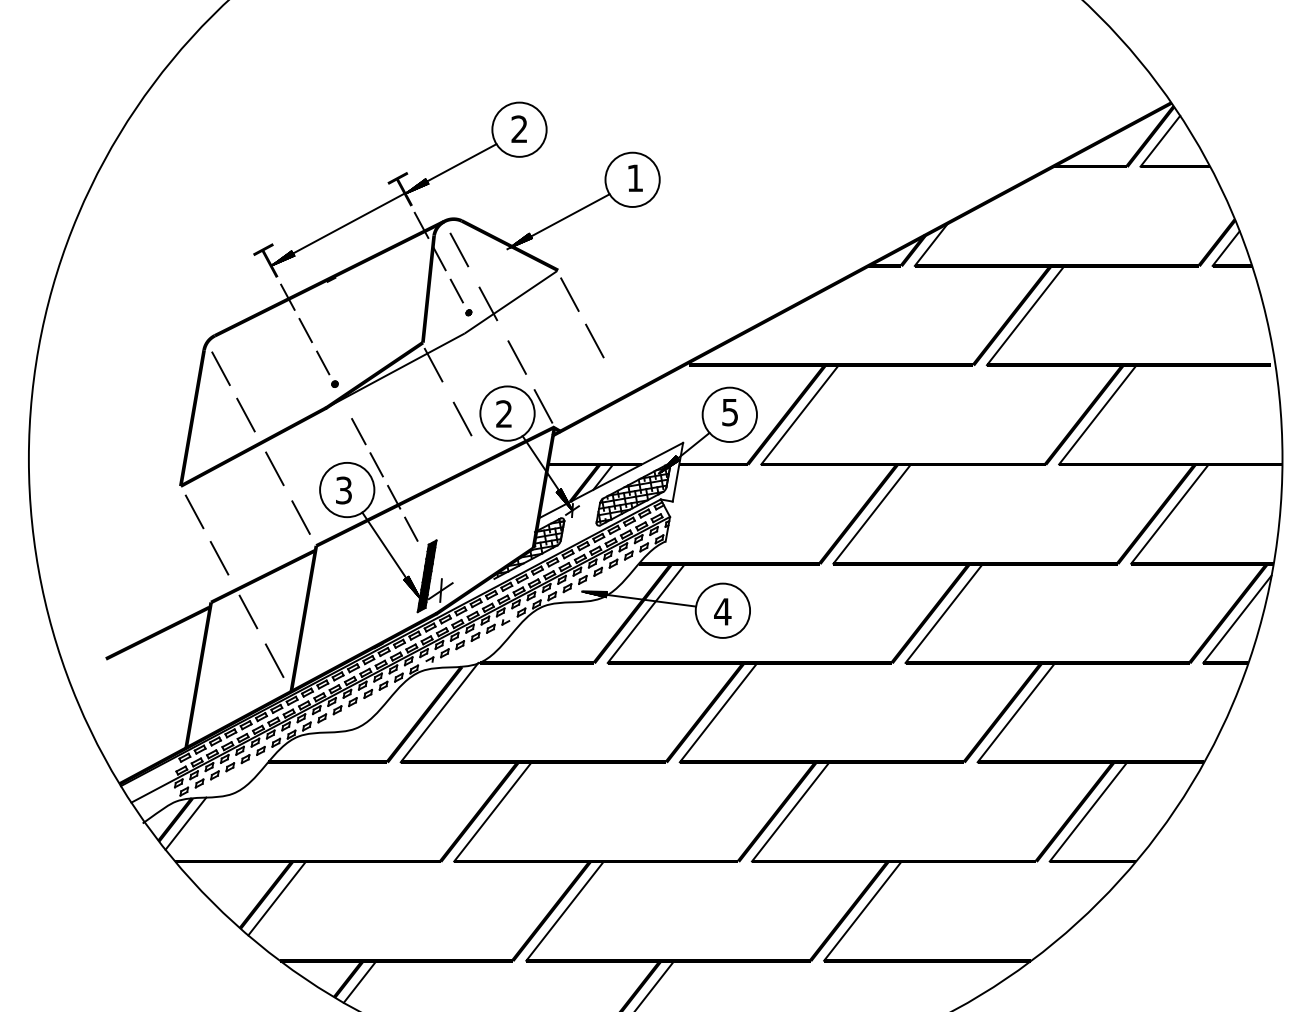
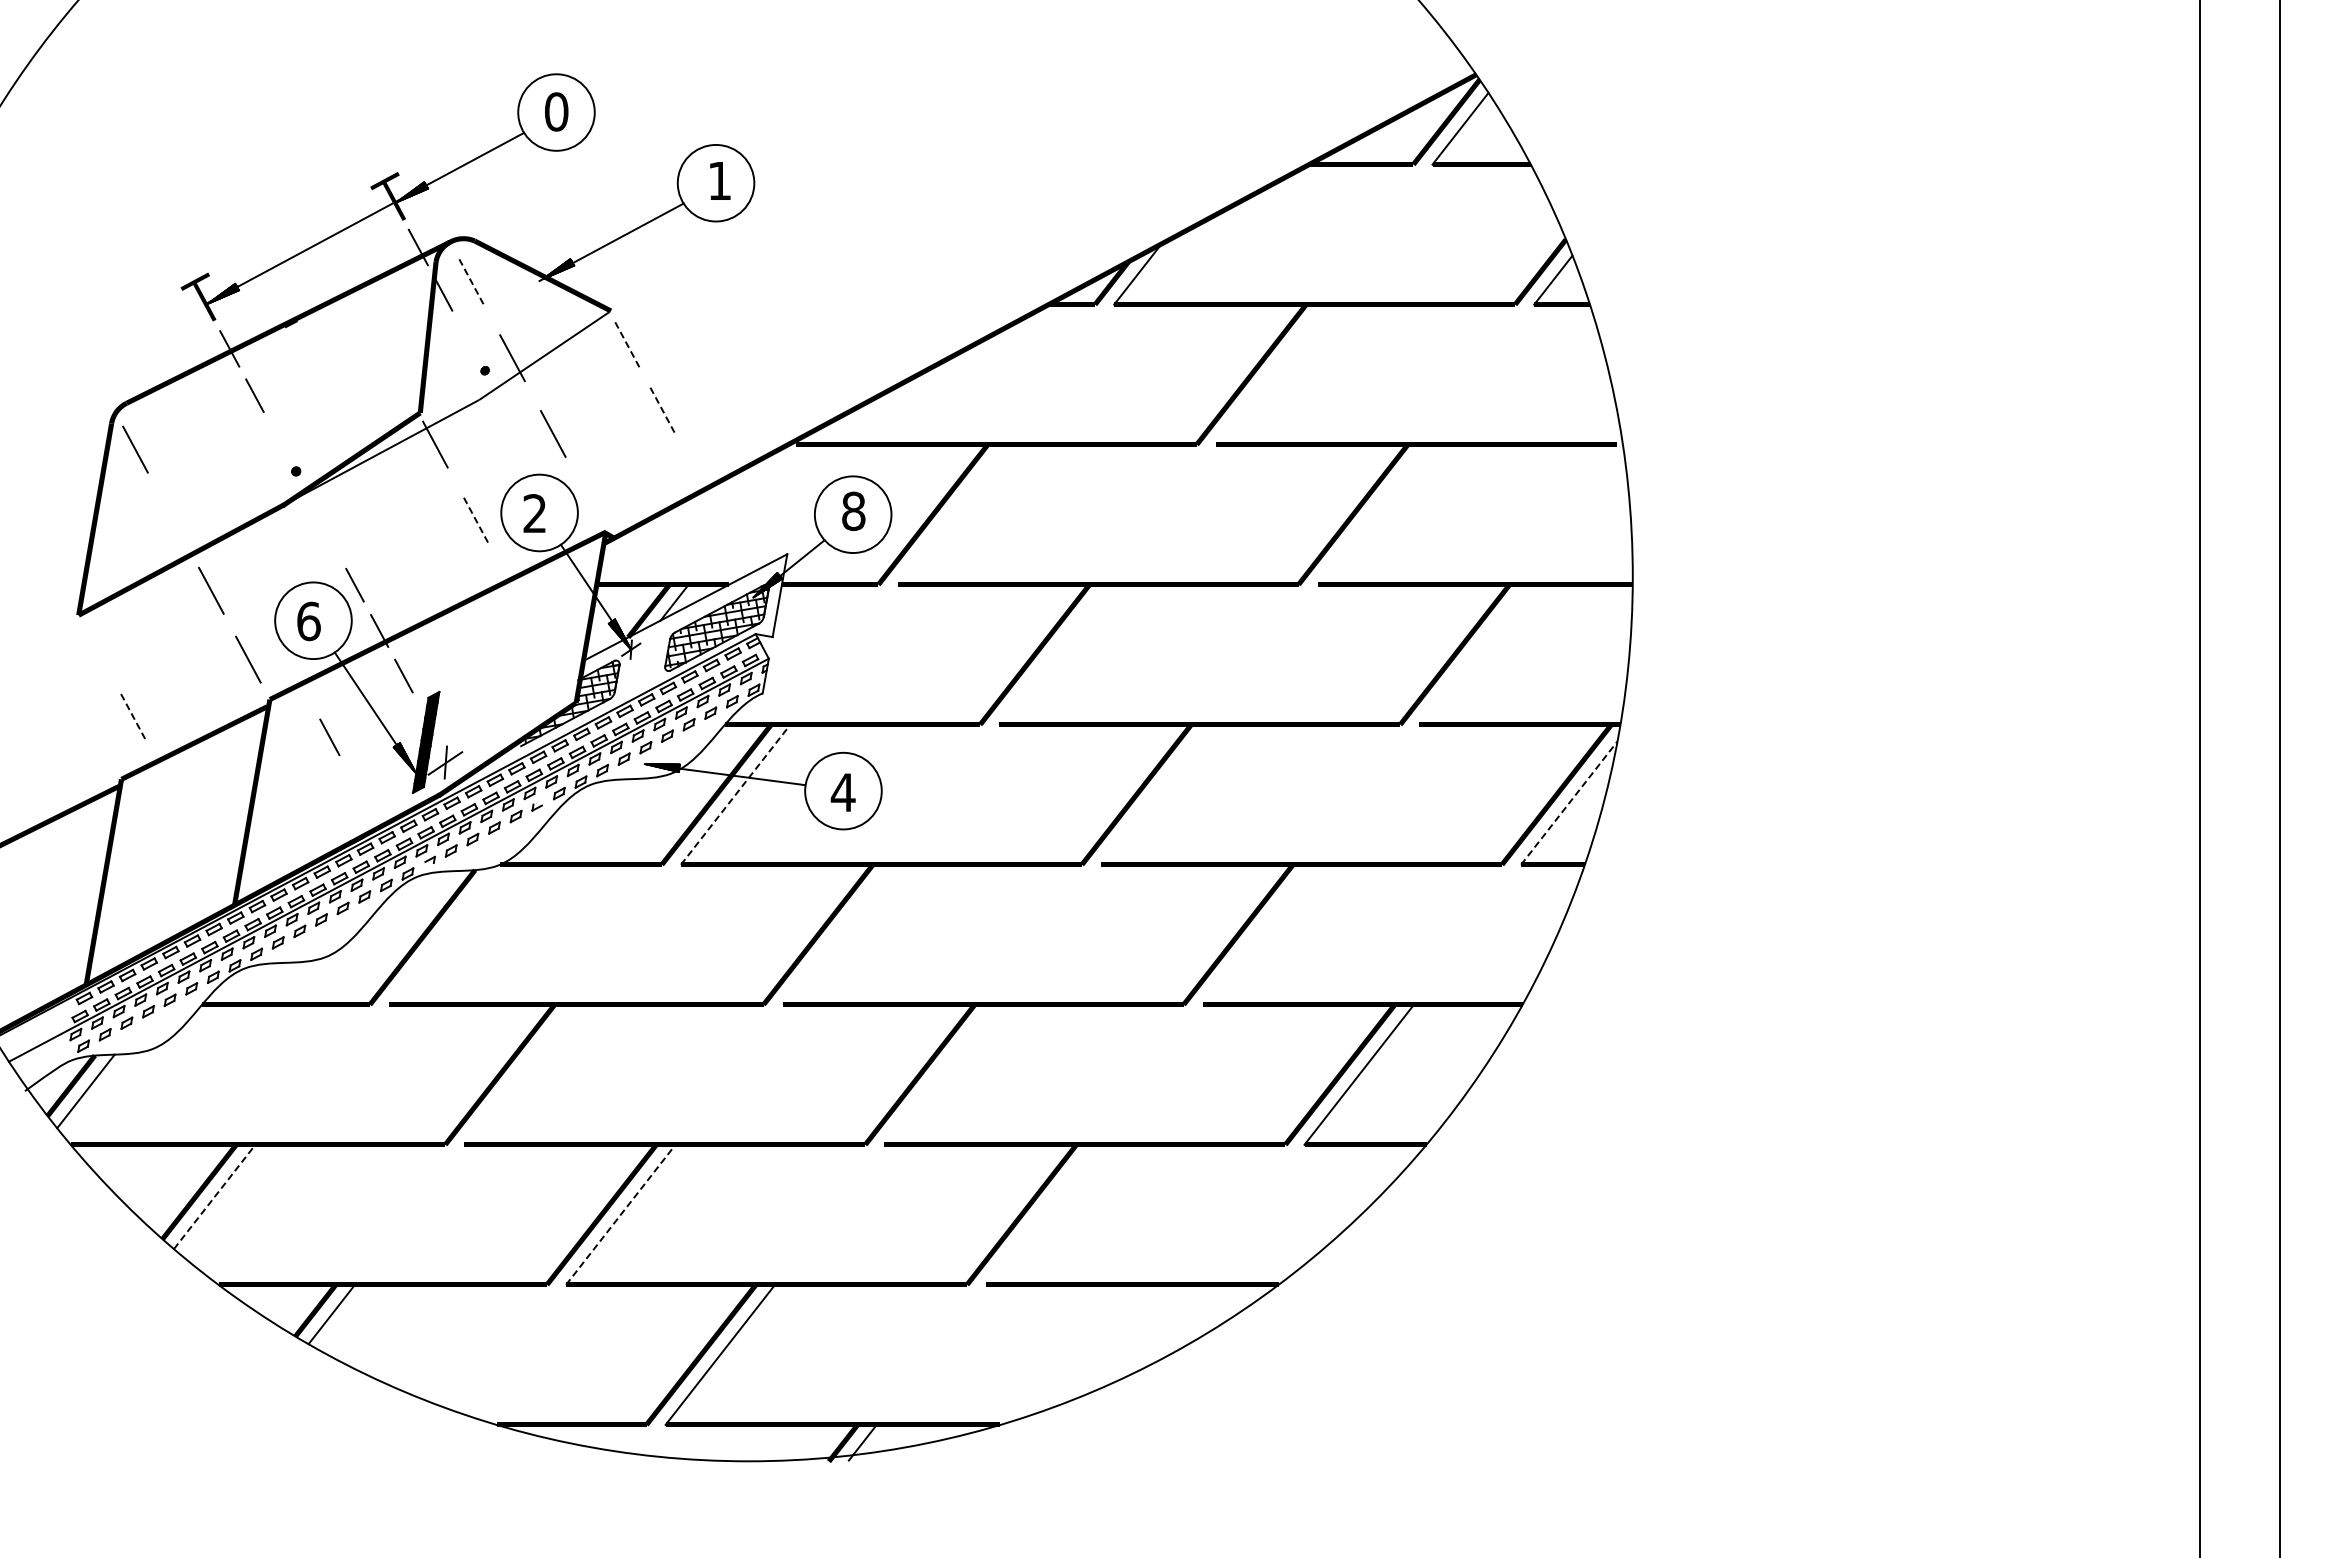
text: (519, 129) -> (556, 111), 2 -> 0
line: (459, 250) -> (471, 282), solid -> dashed
line: (456, 291) -> (467, 340), removed
line: (569, 294) -> (627, 345), solid -> dashed
line: (1025, 315) -> (1270, 374), removed
line: (594, 341) -> (662, 411), solid -> dashed
line: (323, 362) -> (279, 441), removed
line: (542, 406) -> (589, 502), removed
text: (730, 412) -> (853, 511), 5 -> 8
line: (245, 414) -> (170, 514), removed
line: (799, 414) -> (951, 514), removed
line: (1097, 414) -> (1372, 514), removed
line: (462, 419) -> (476, 521), solid -> dashed
line: (358, 431) -> (329, 737), moved
text: (343, 490) -> (308, 621), 3 -> 6
line: (194, 511) -> (97, 651), removed
line: (871, 513) -> (1053, 654), removed
line: (1169, 513) -> (1473, 654), removed
line: (219, 558) -> (133, 717), solid -> dashed
line: (248, 611) -> (173, 792), removed
line: (646, 613) -> (735, 794), solid -> dashed
line: (944, 613) -> (1155, 794), removed
line: (1237, 618) -> (1569, 802), solid -> dashed
line: (274, 660) -> (210, 861), removed
line: (439, 712) -> (443, 934), removed
line: (718, 712) -> (837, 934), removed
line: (1016, 712) -> (1257, 934), removed
line: (492, 811) -> (518, 1074), removed
line: (790, 811) -> (938, 1074), removed
line: (277, 898) -> (214, 1196), solid -> dashed
line: (564, 910) -> (620, 1214), solid -> dashed
line: (862, 910) -> (1040, 1214), removed

